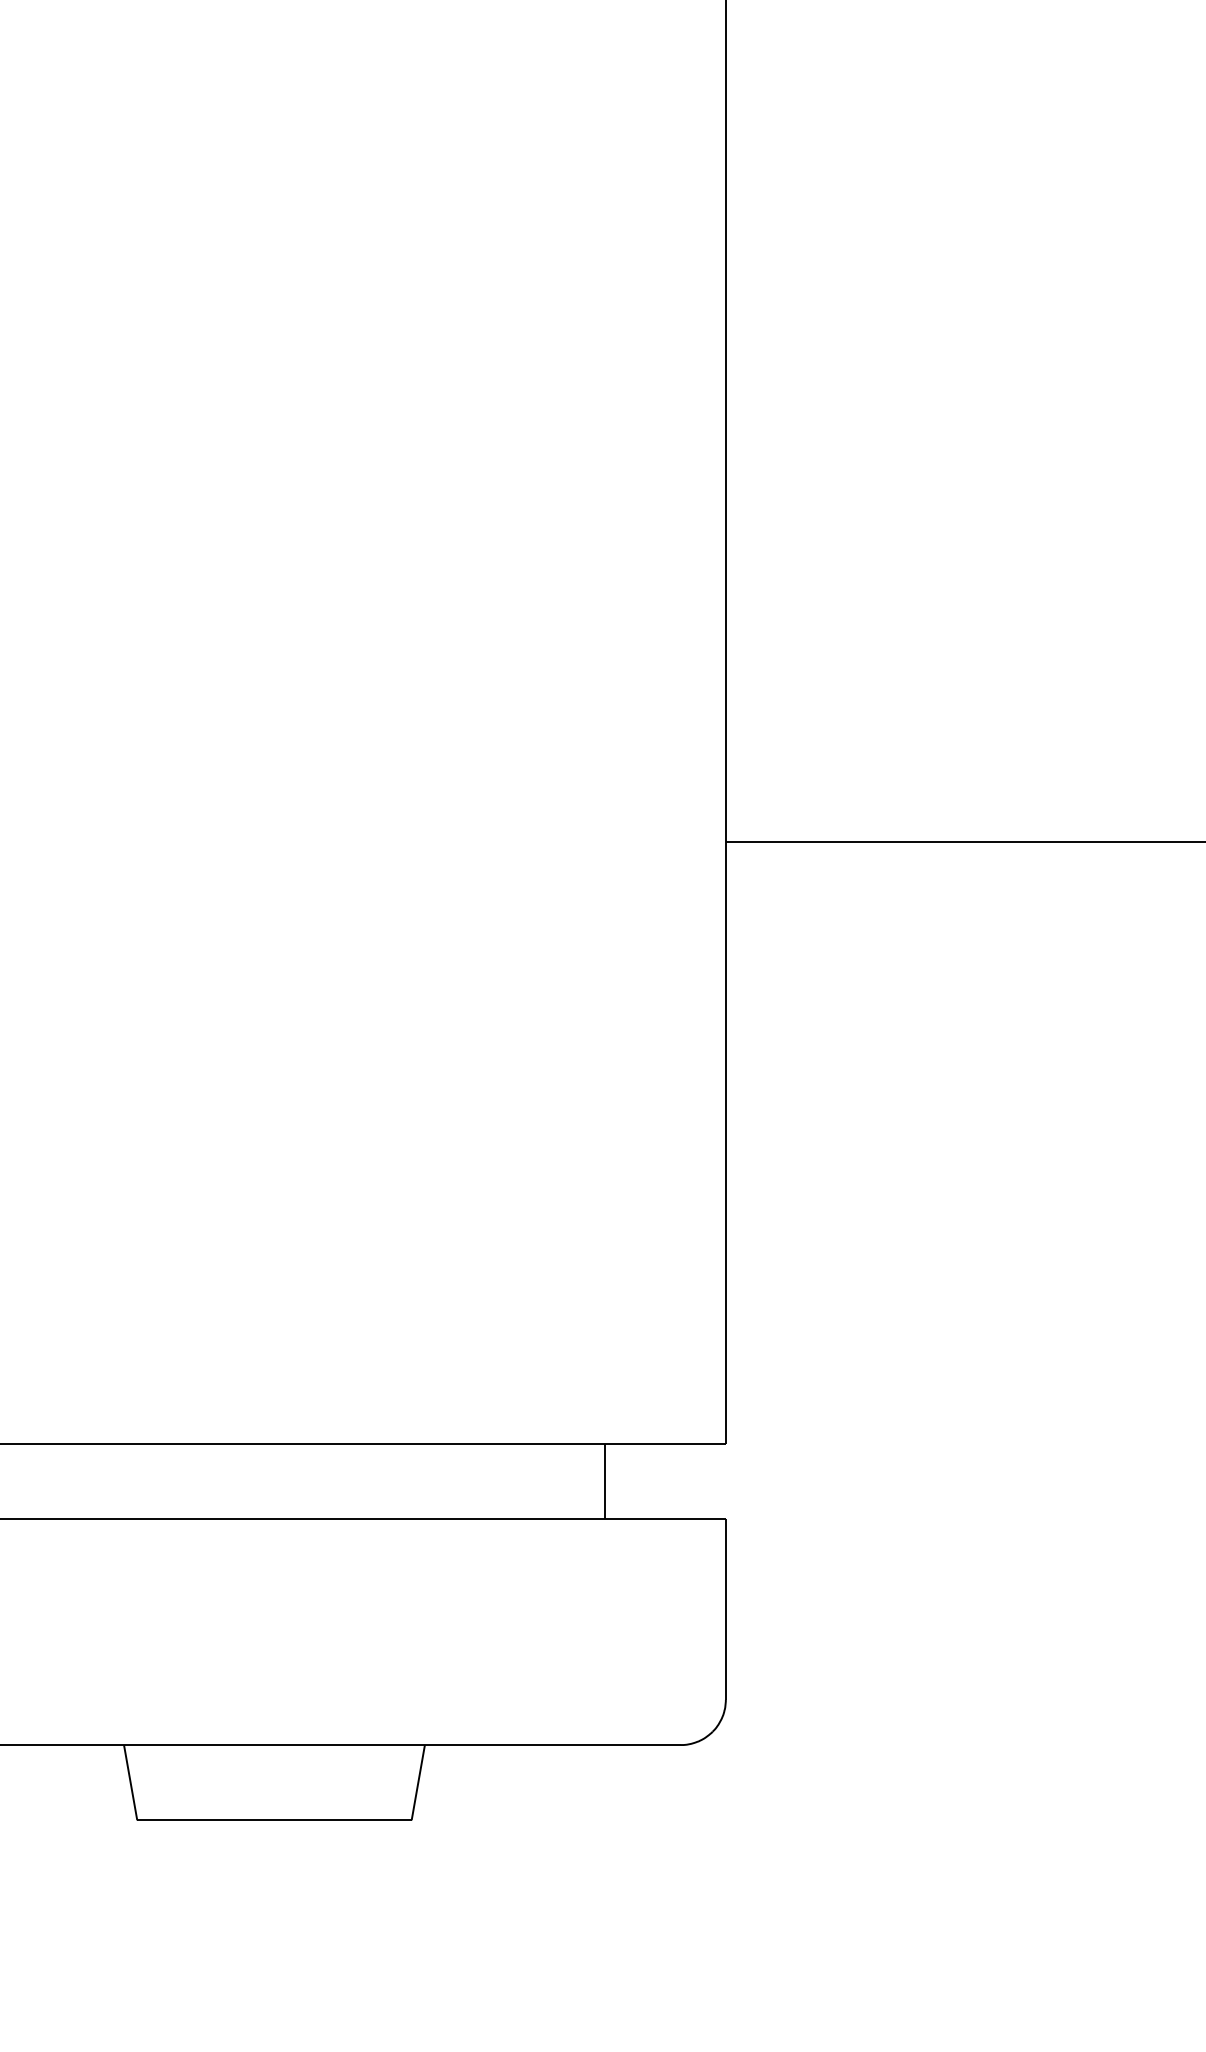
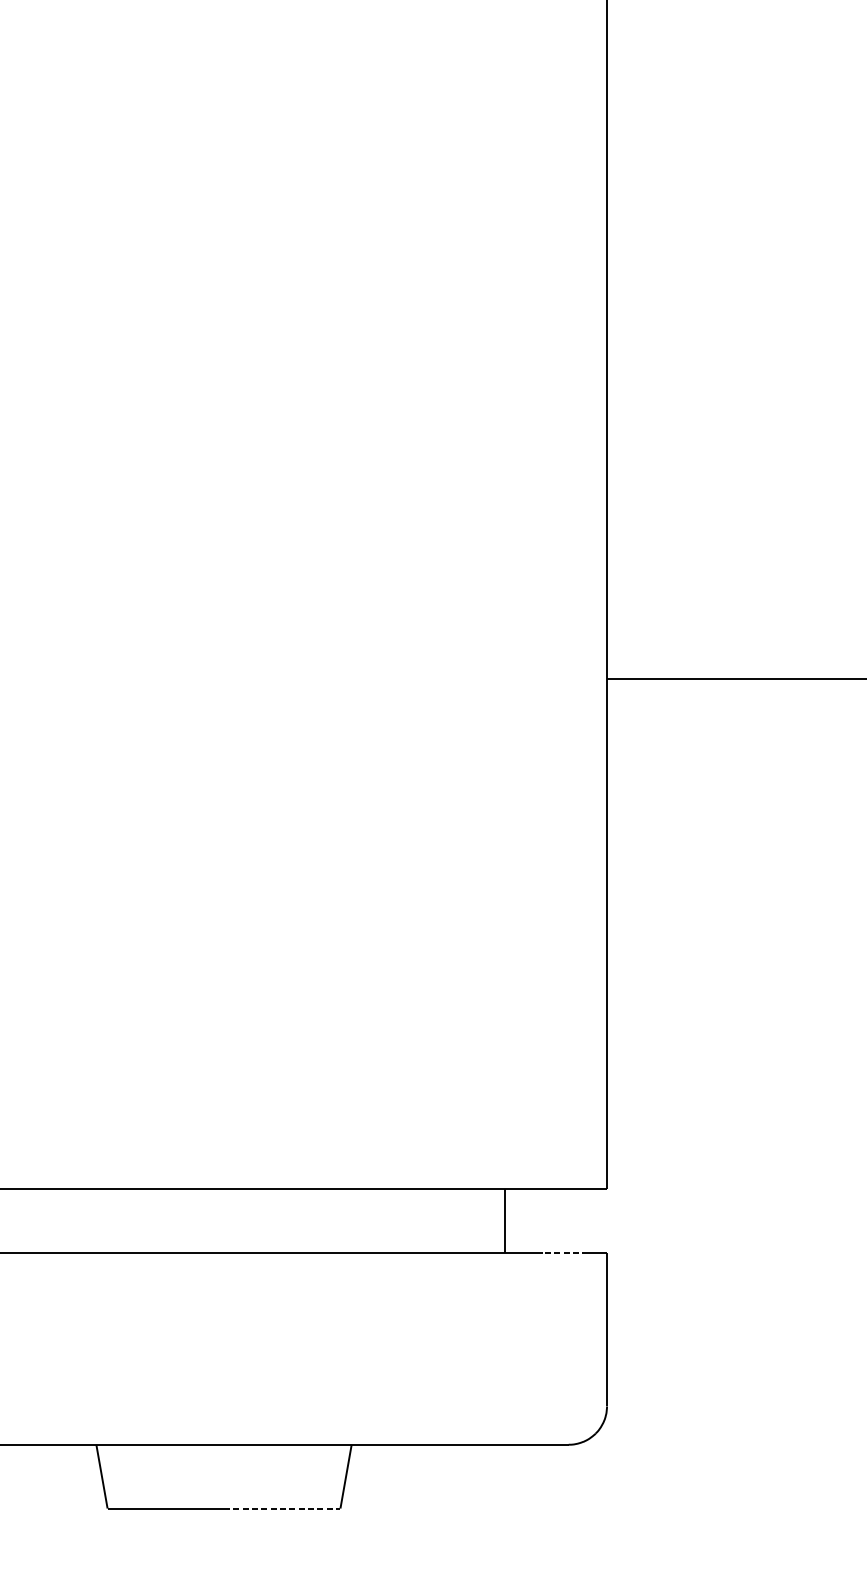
line: (677, 1519) -> (565, 1253), solid -> dashed
line: (343, 1820) -> (282, 1508), solid -> dashed

